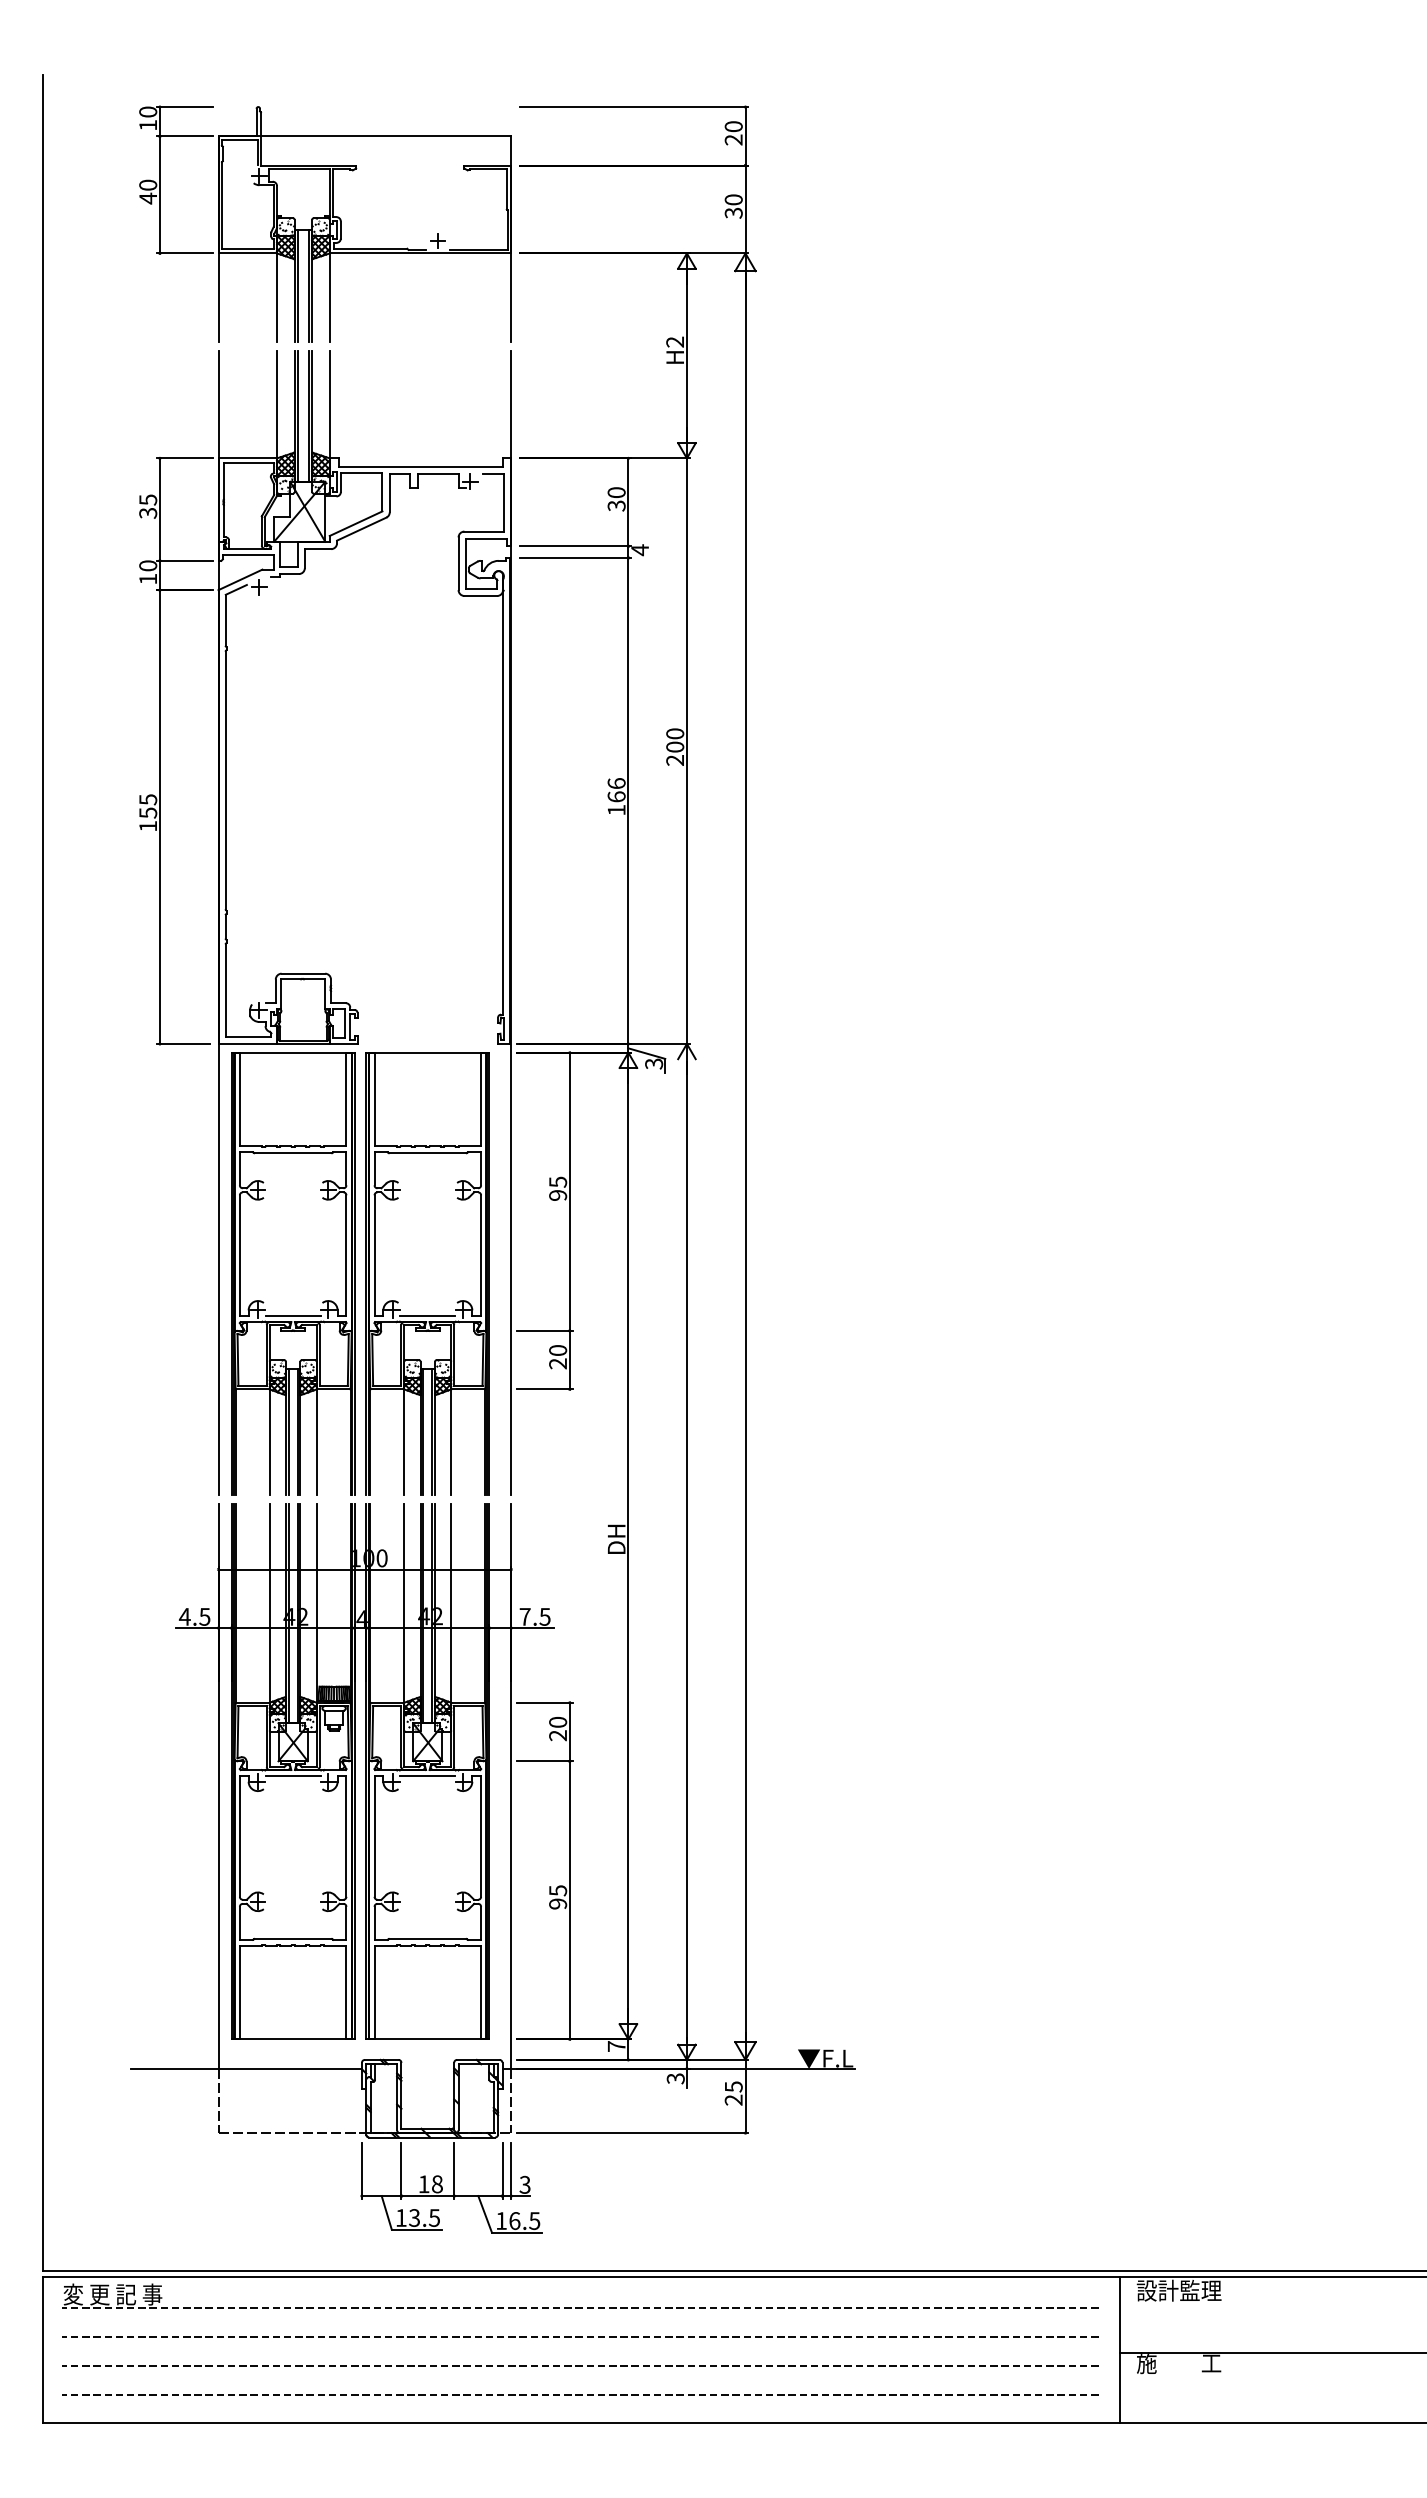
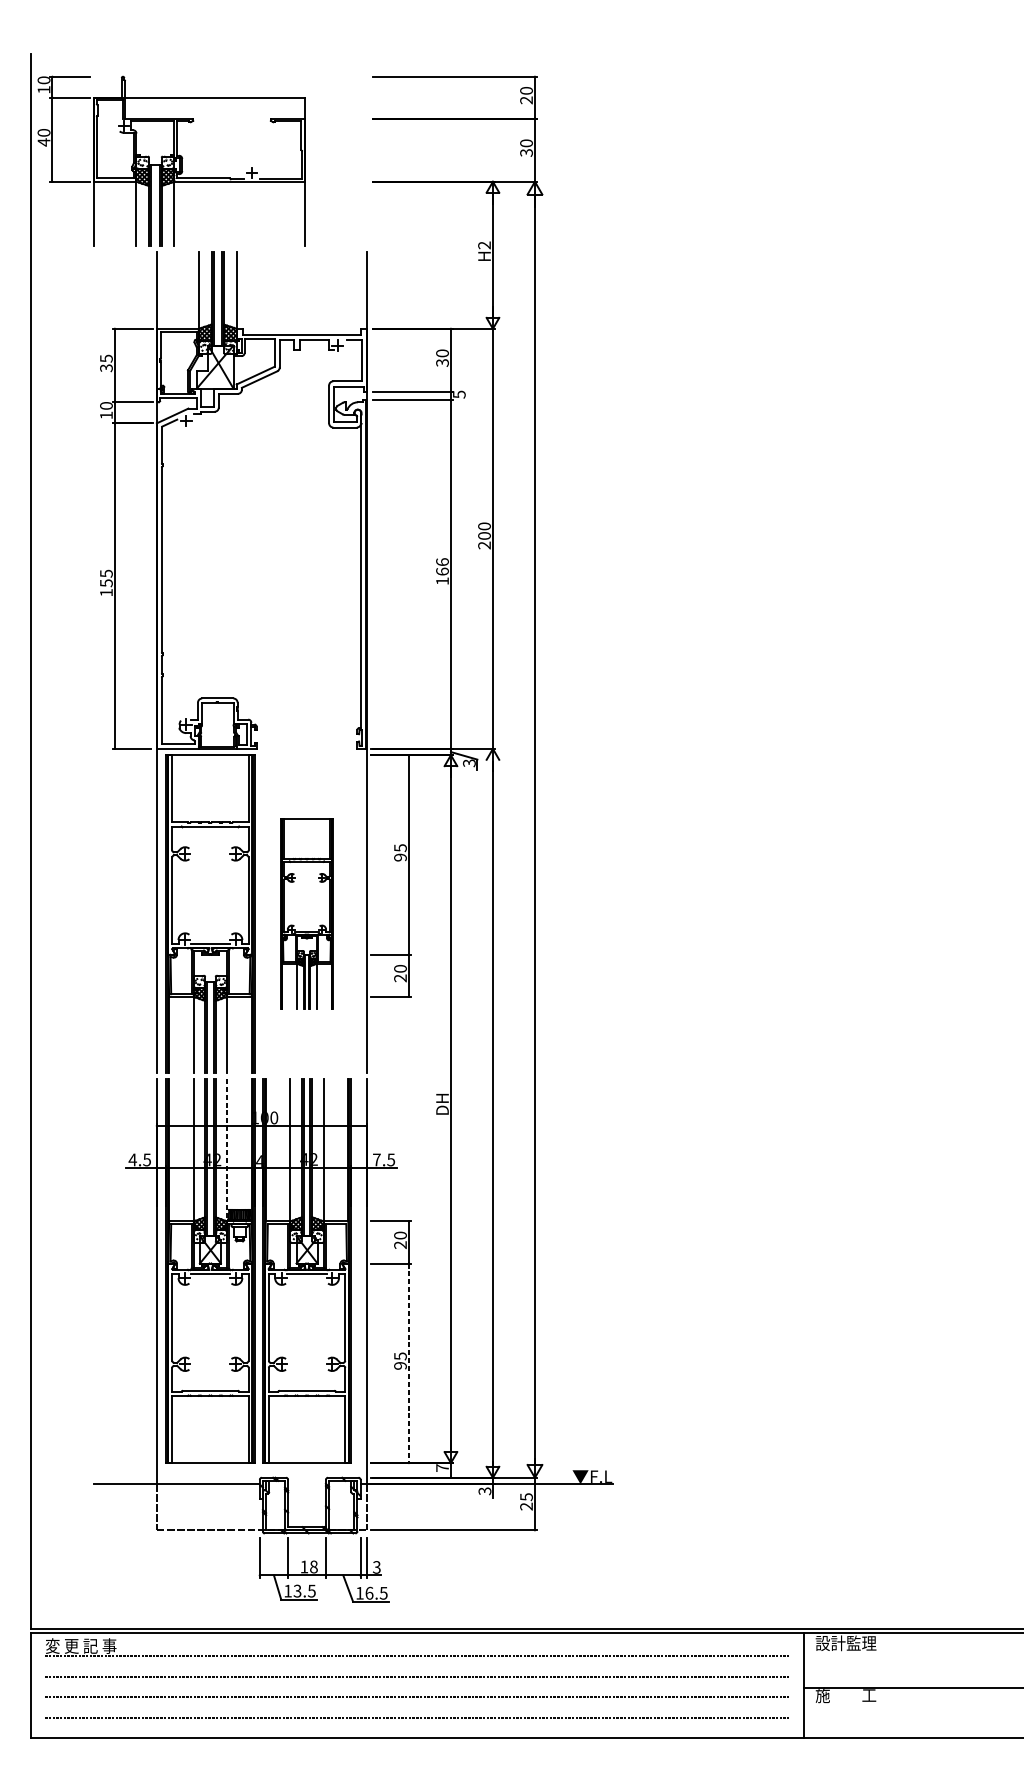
part: (325, 223) -> (171, 160), moved
text: (640, 550) -> (459, 394), 4 -> 5
part: (427, 1273) -> (306, 913), size x0.6
line: (316, 1603) -> (227, 1150), solid -> dashed
line: (569, 1900) -> (408, 1363), solid -> dashed

